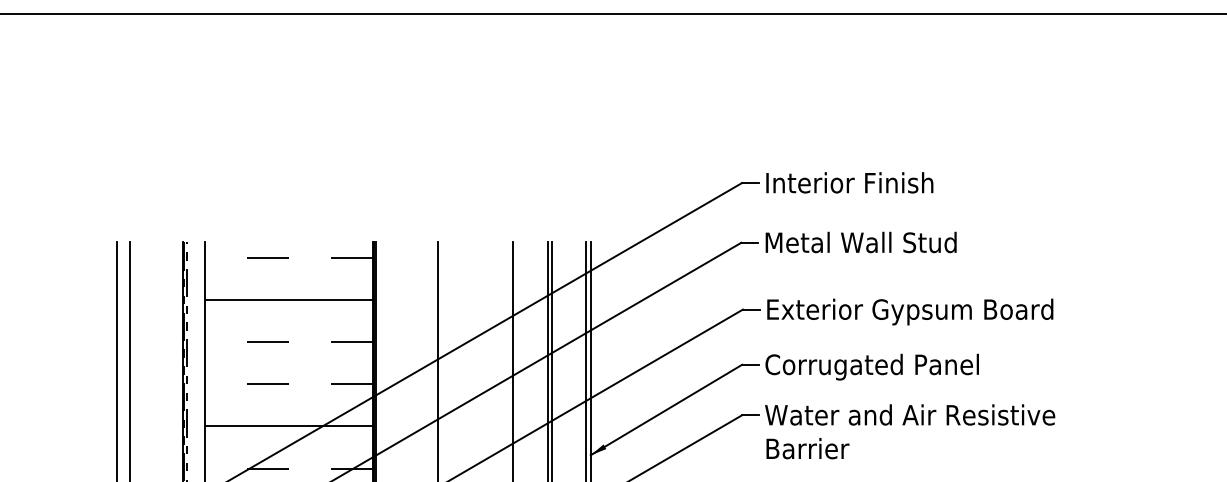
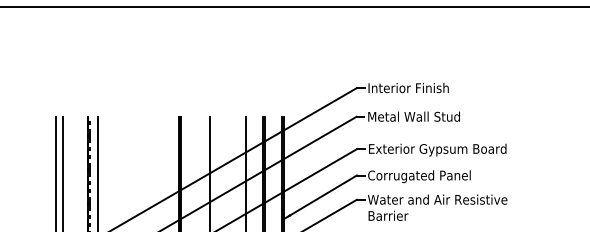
hatch: (288, 362) -> (138, 174), removed

